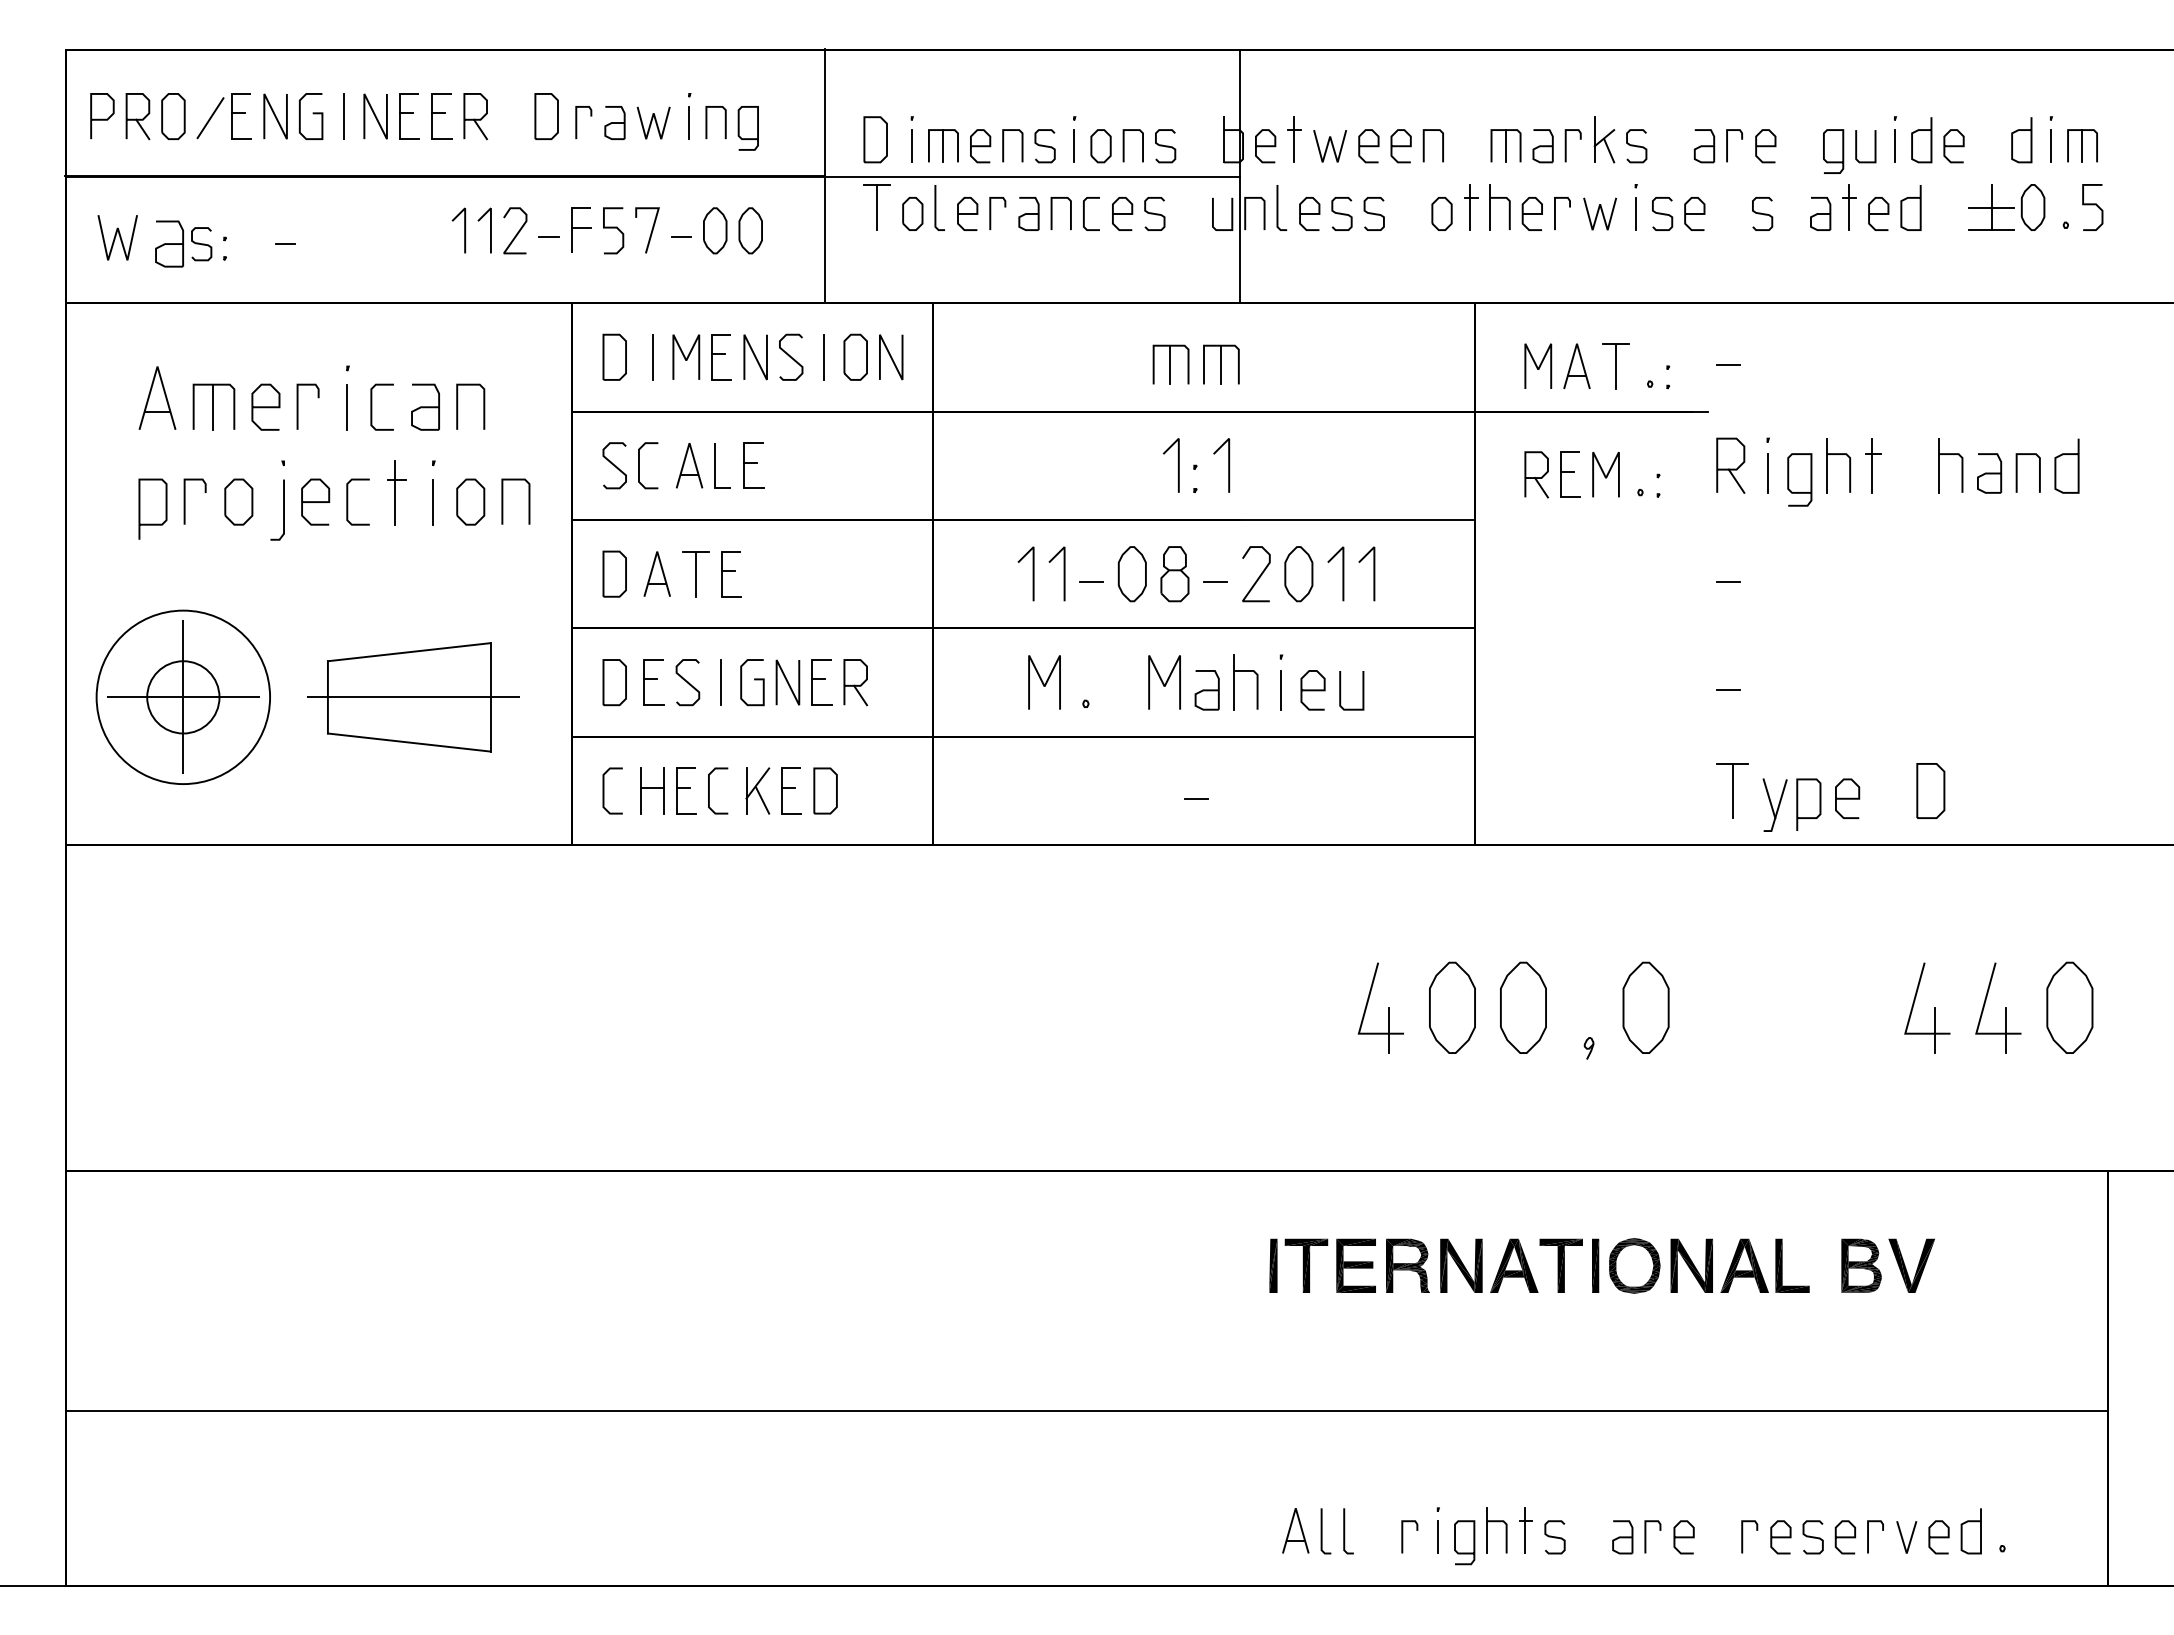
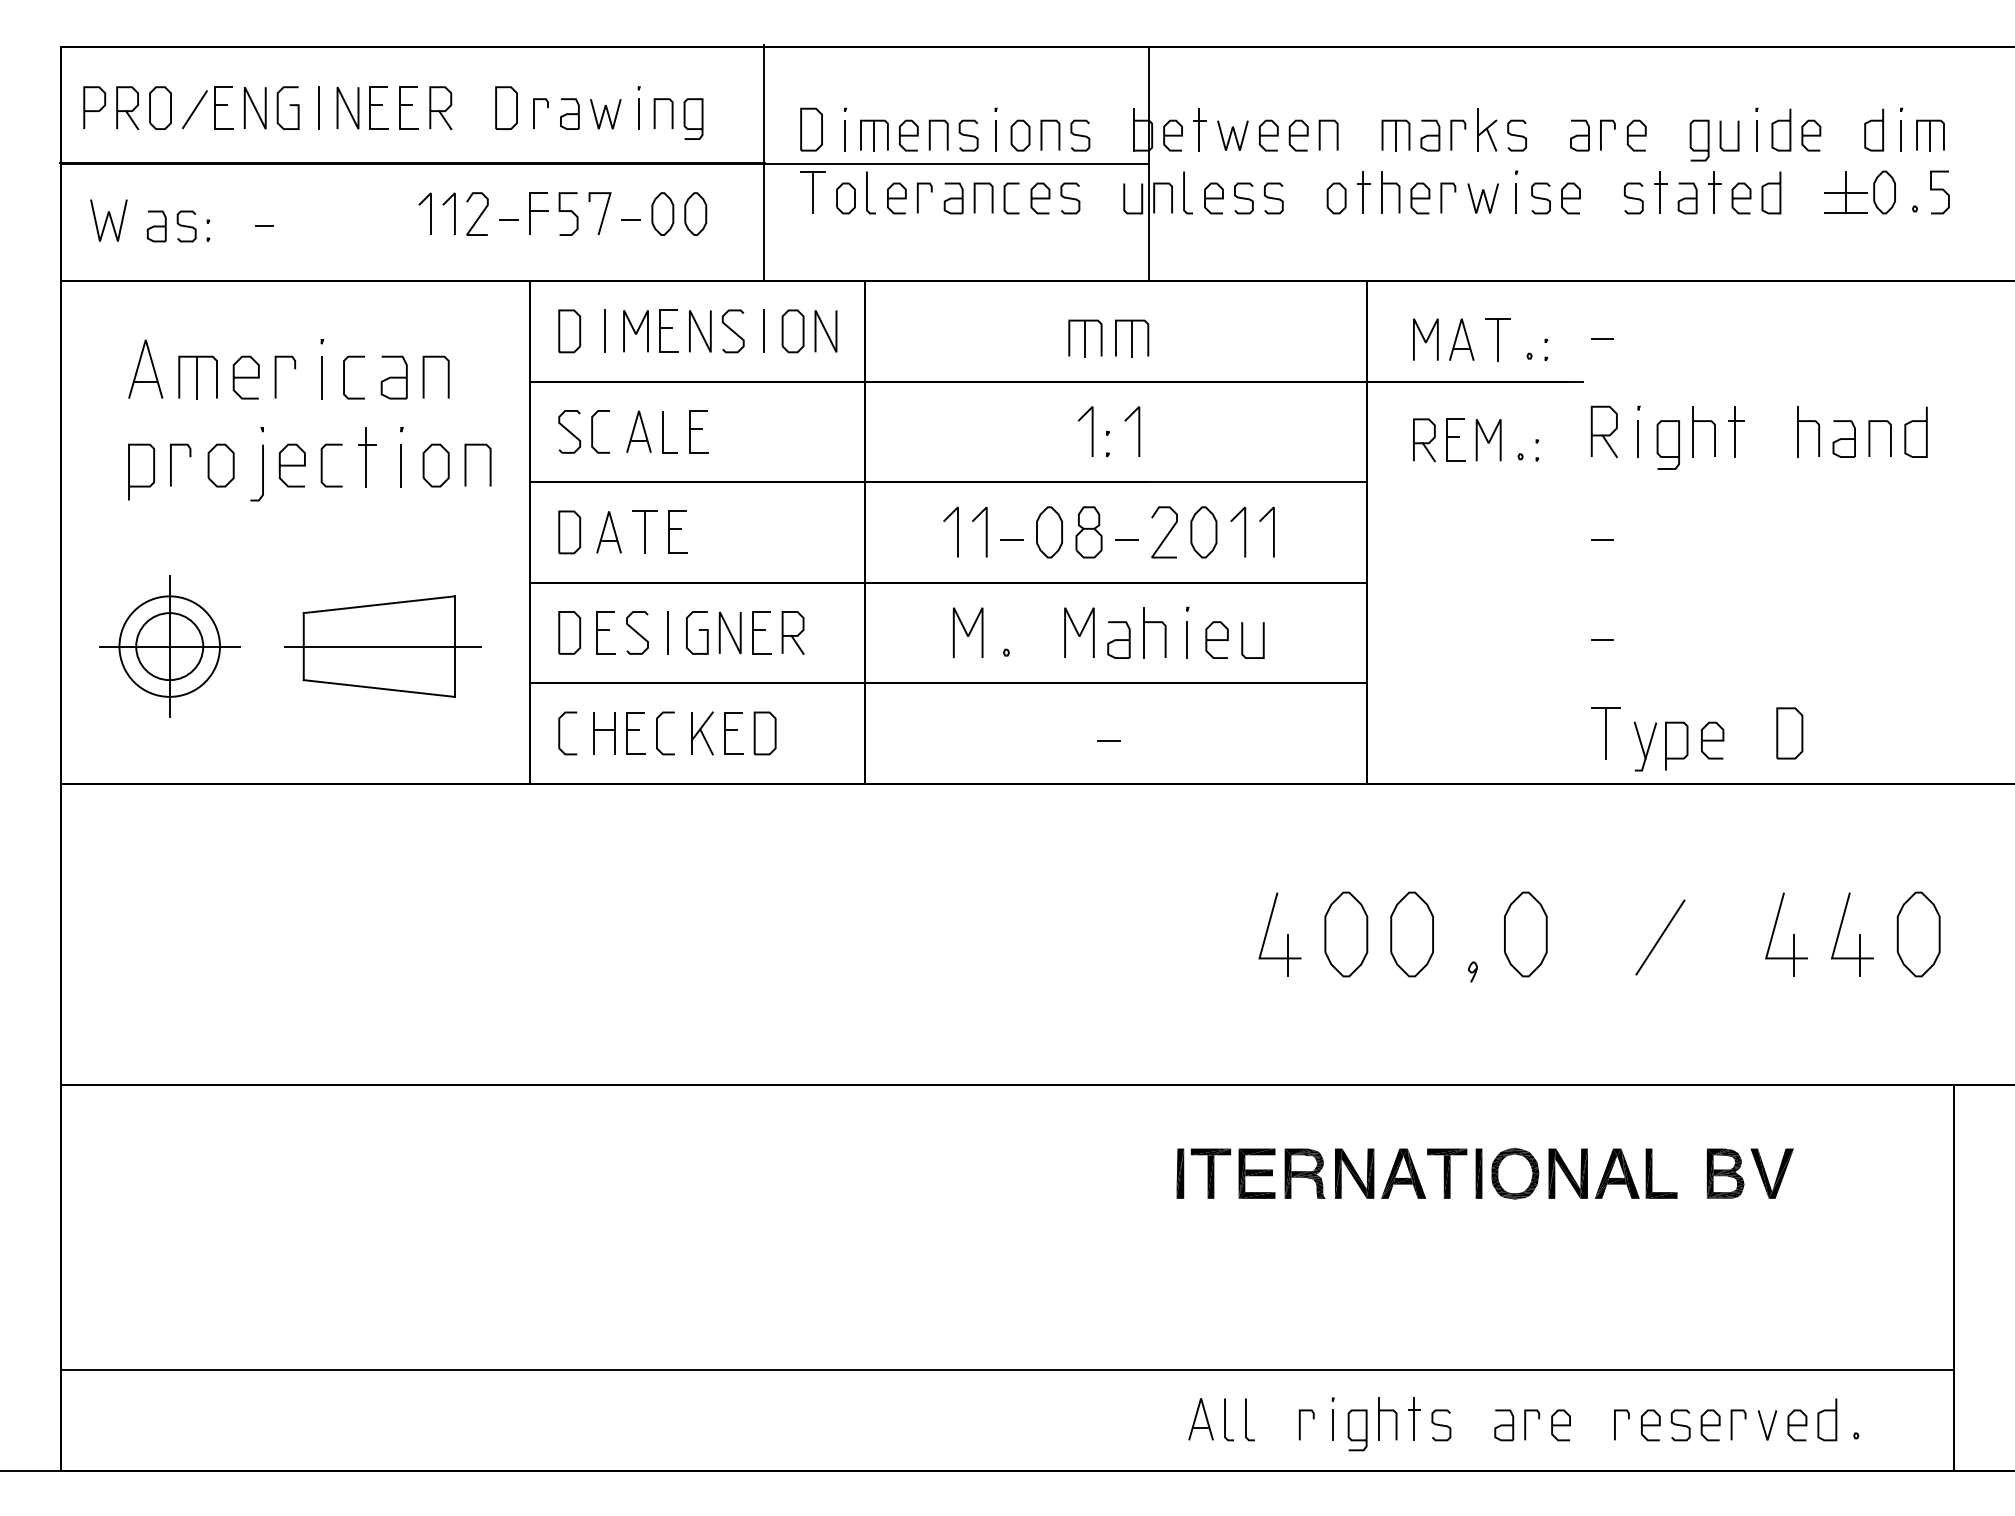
part: (1791, 207) -> (1660, 192), added
part: (168, 244) -> (155, 226), size x0.71
circle: (183, 697) -> (169, 646), size x0.62
line: (1791, 1010) -> (1660, 936), added
line: (1086, 1410) -> (1007, 1369), moved

